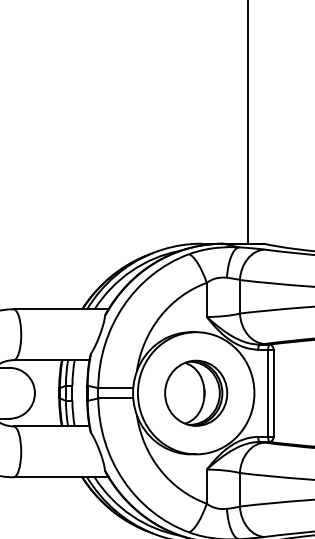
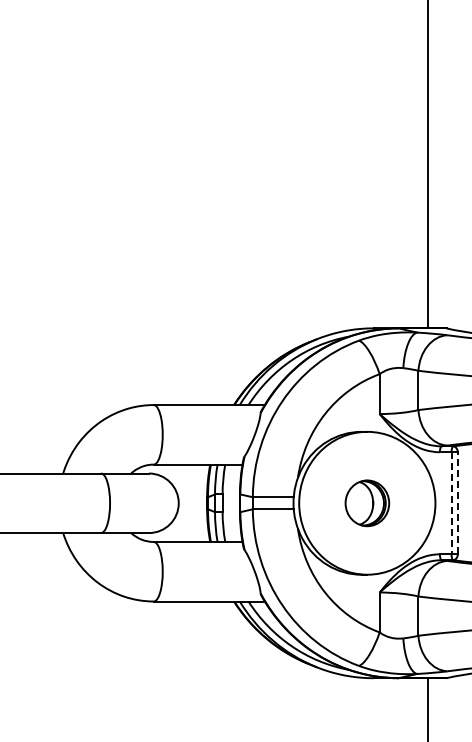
line: (273, 392) -> (457, 502), solid -> dashed
part: (196, 393) -> (367, 503), size x0.6
line: (268, 393) -> (451, 503), solid -> dashed

